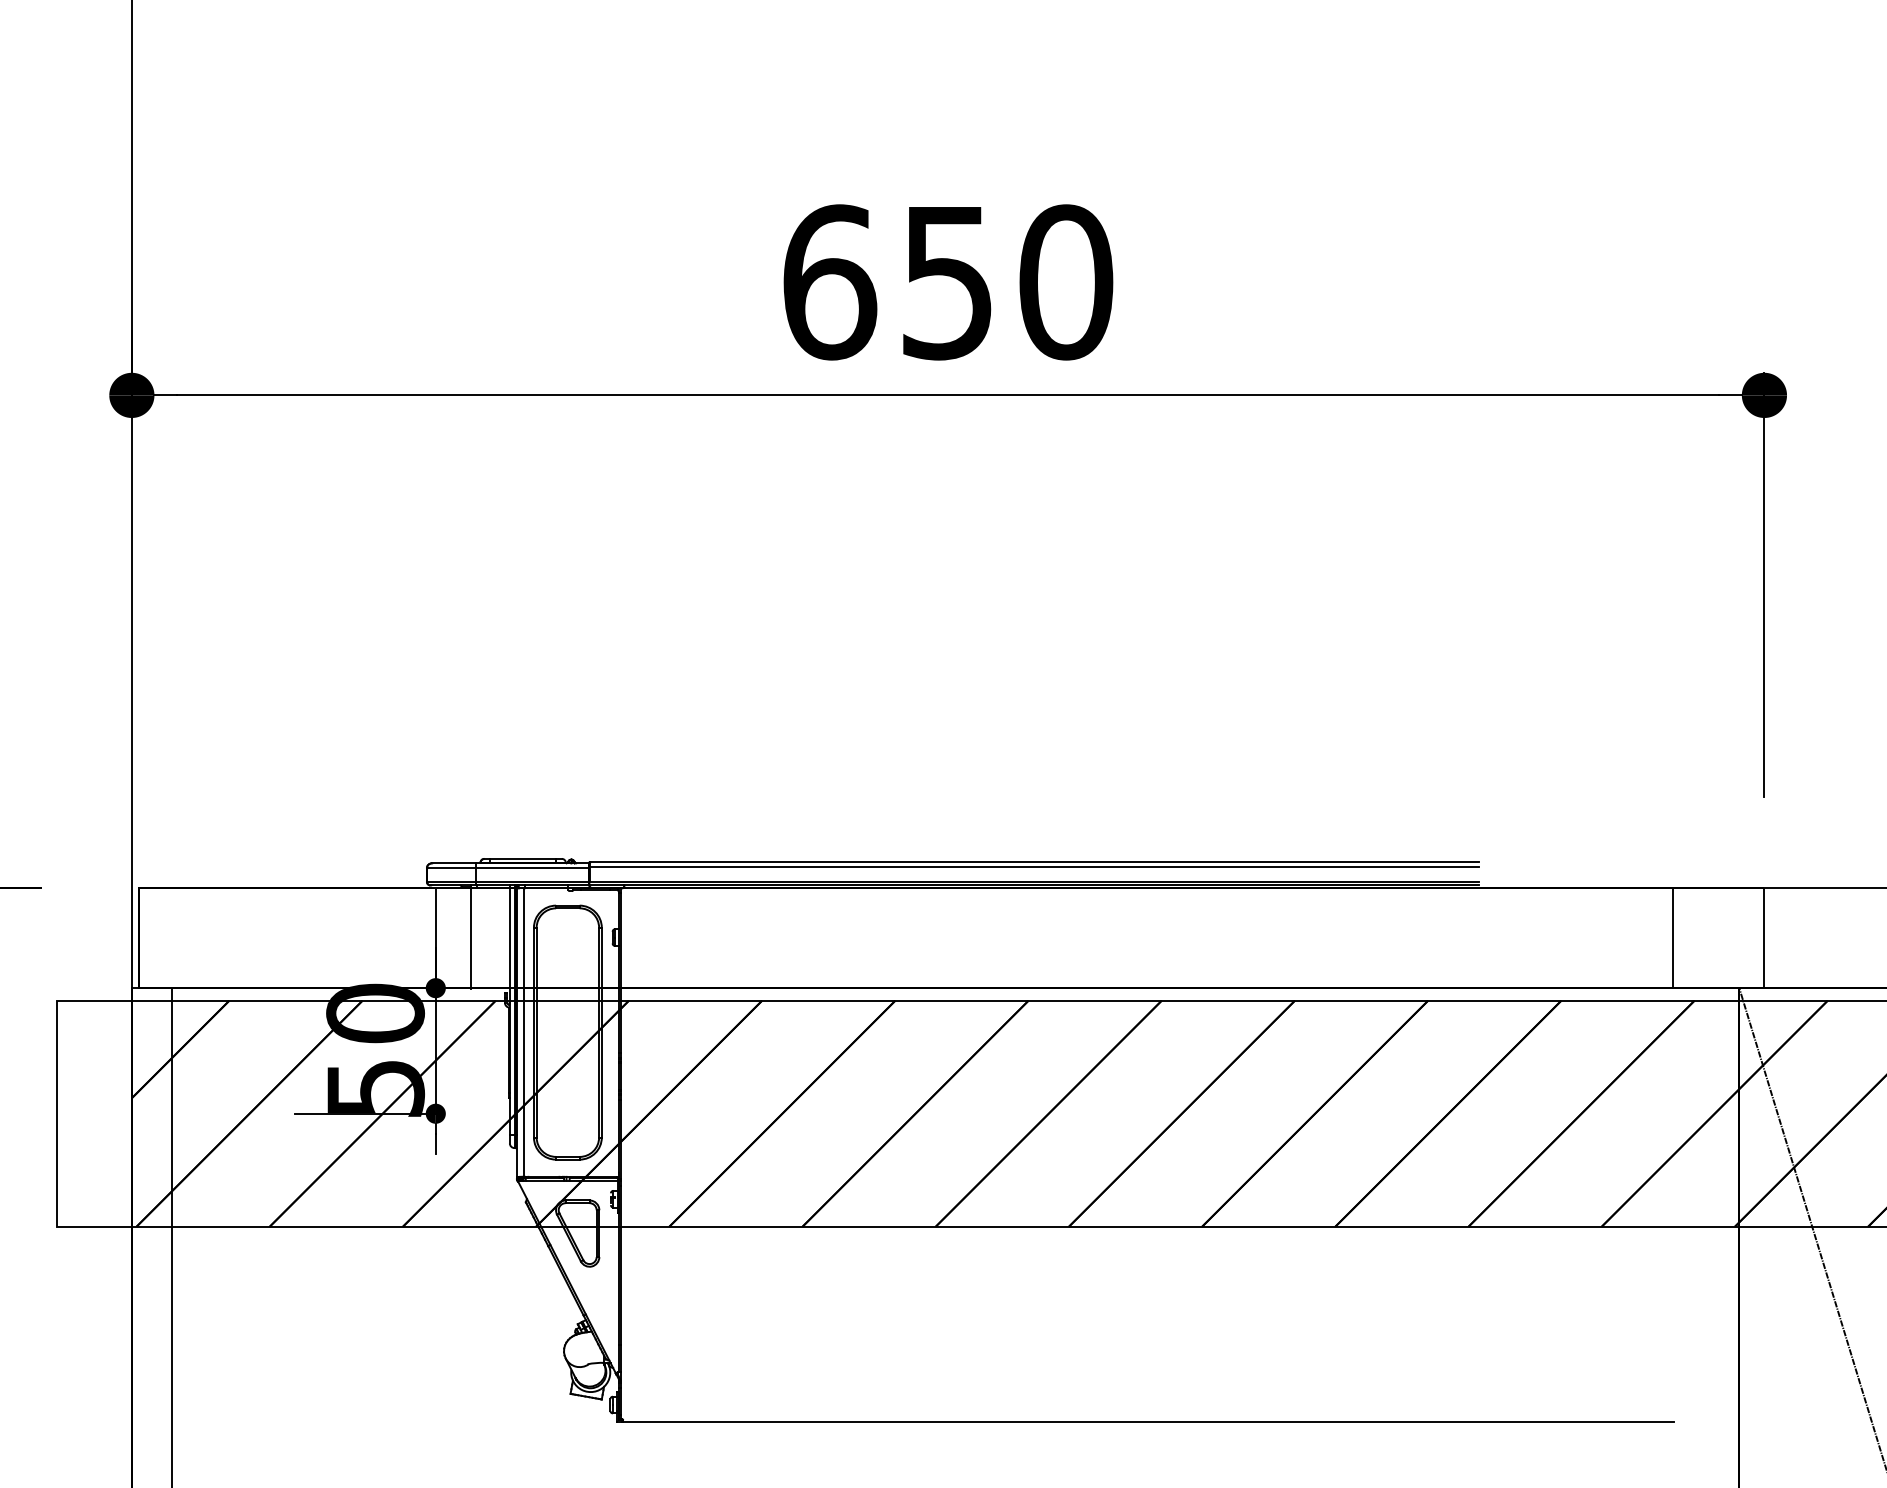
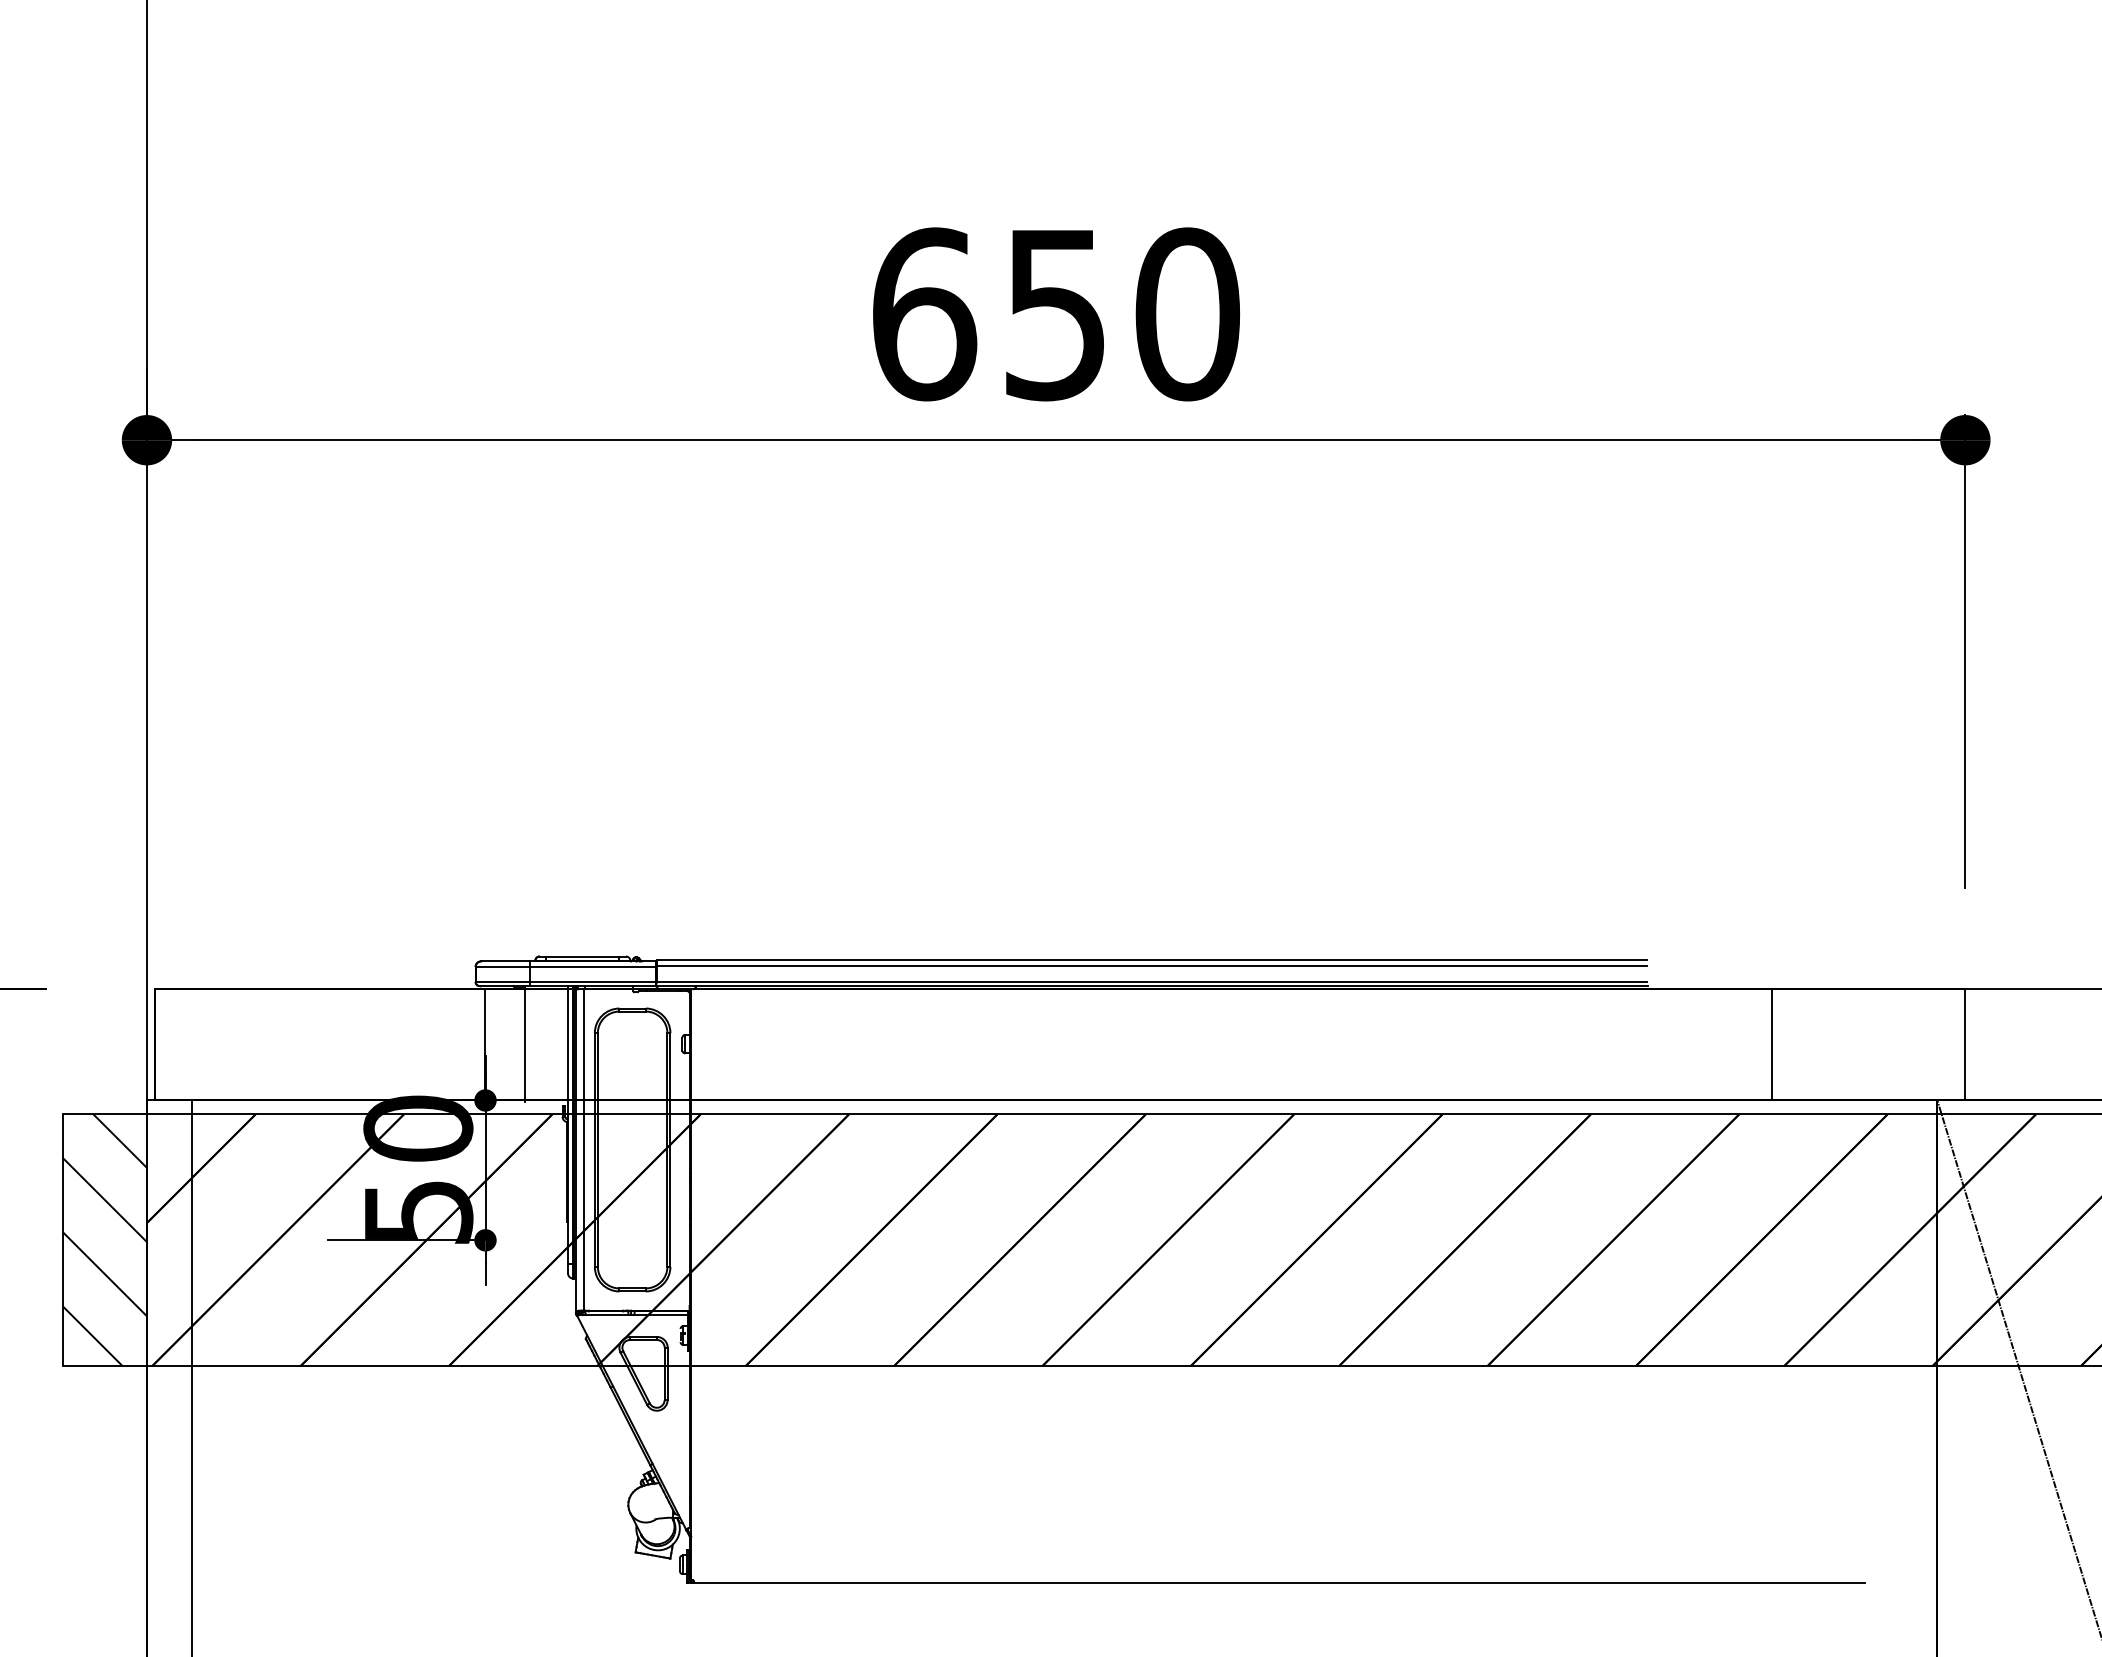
line: (1672, 937) -> (1772, 1044), moved
hatch: (93, 1113) -> (104, 1240), added

